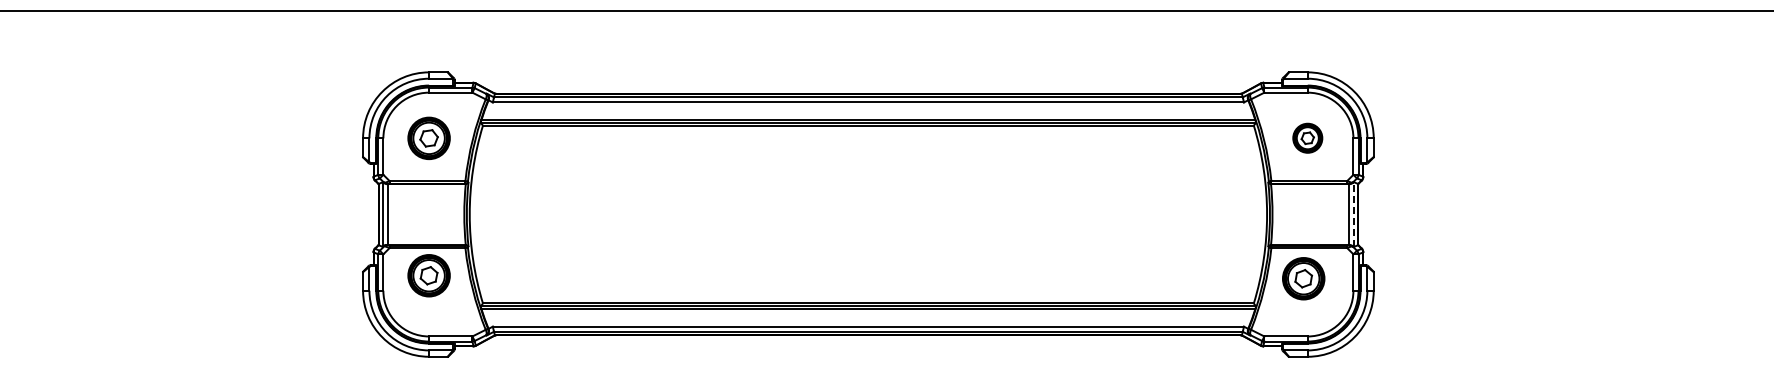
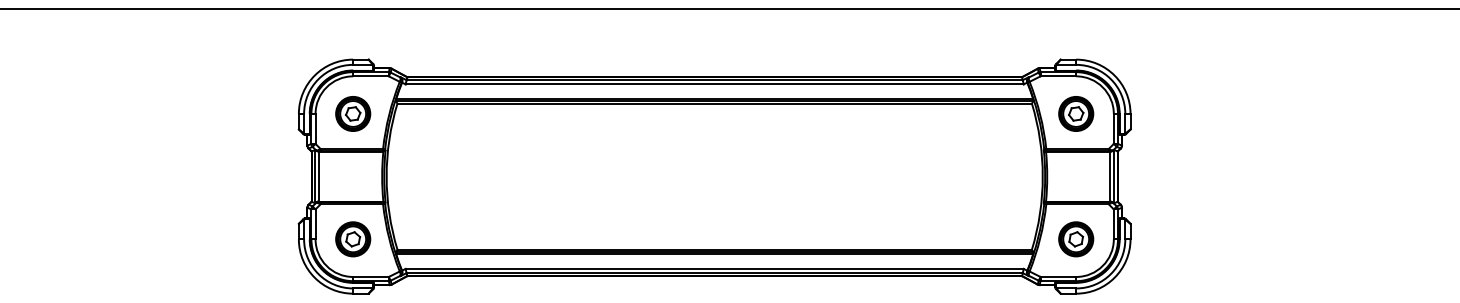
part: (1307, 137) -> (1076, 113), size x1.43
line: (1353, 214) -> (1113, 176), dashed -> solid
part: (428, 275) -> (352, 239), moved
part: (1303, 278) -> (1076, 239), moved

